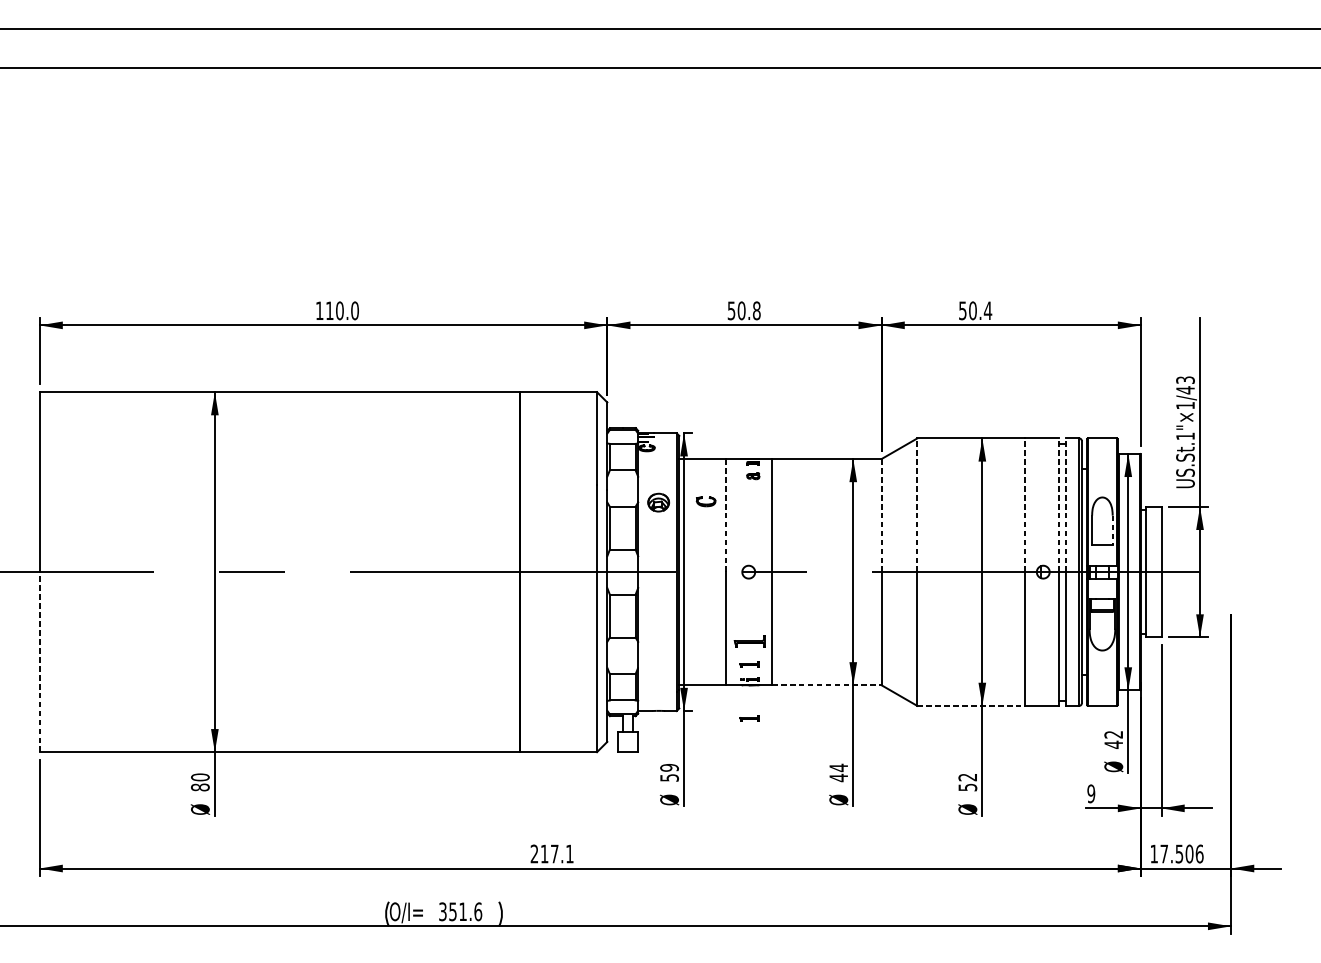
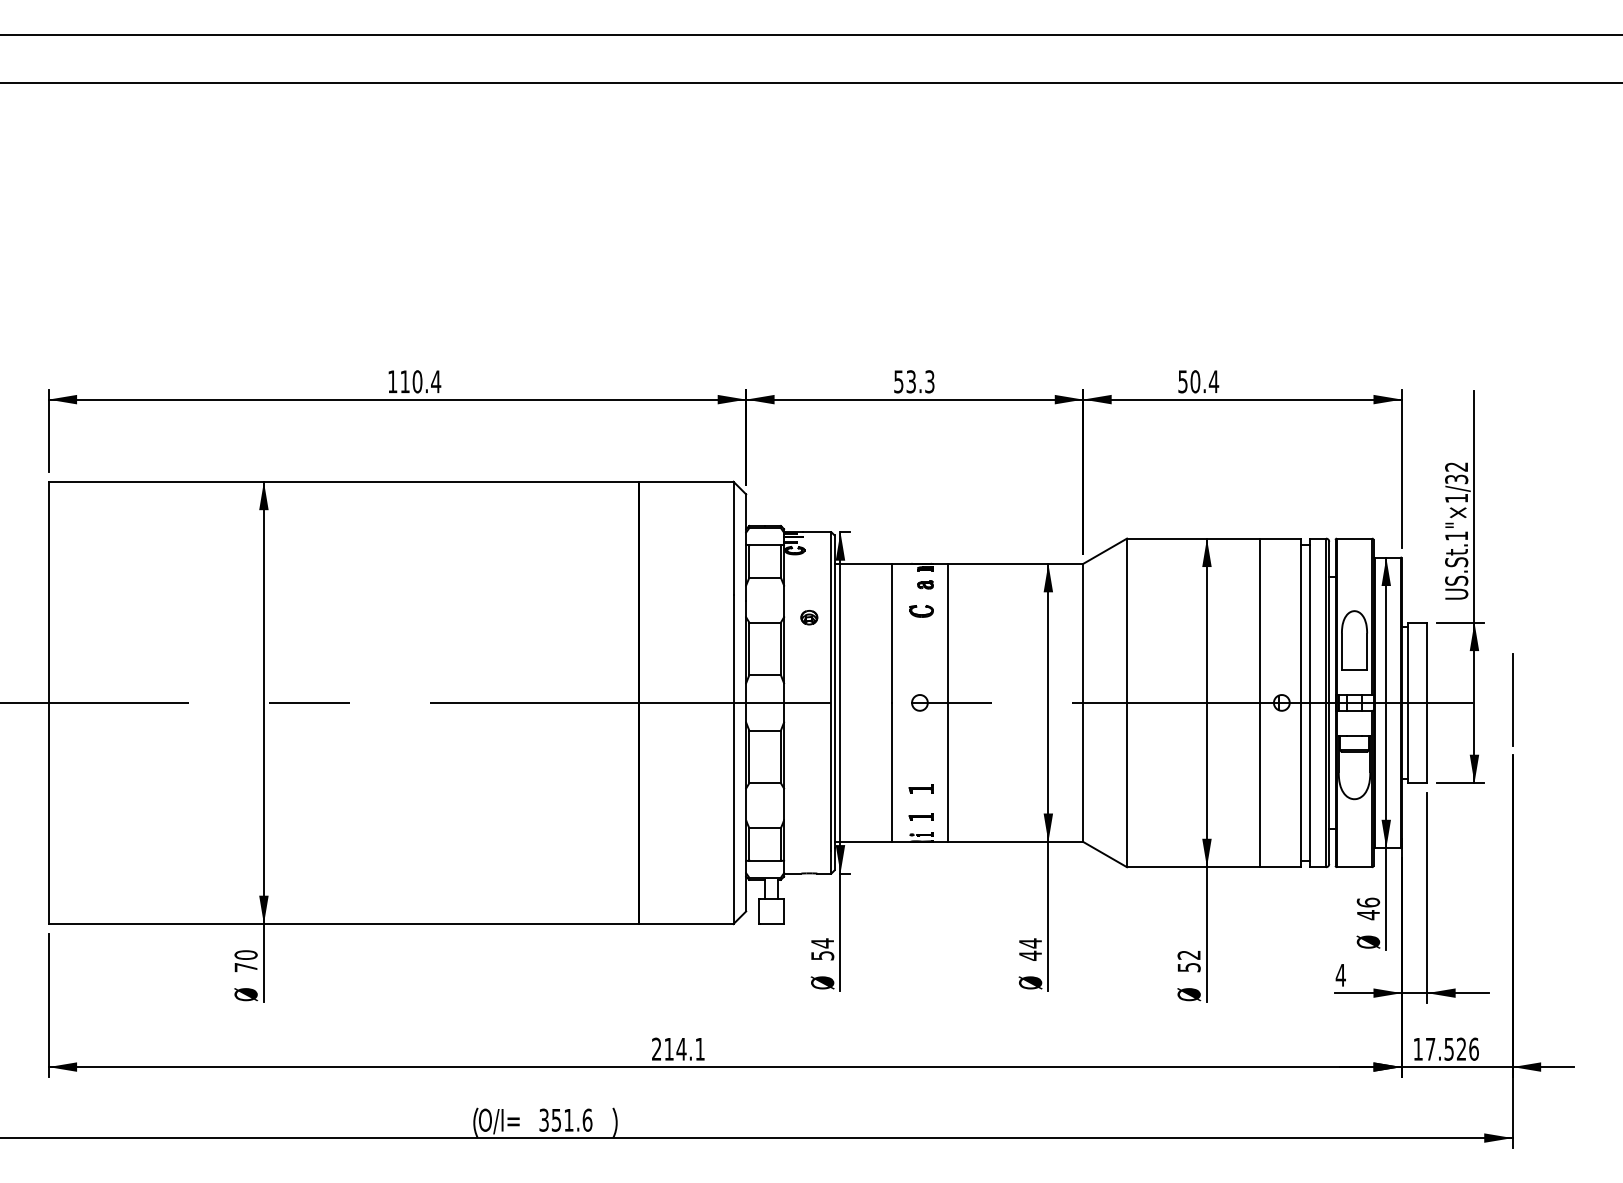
text: (355, 310) -> (436, 381), 110.0 -> 110.4
text: (749, 310) -> (920, 381), 50.8 -> 53.3
text: (1185, 385) -> (1456, 473), US.St.1"×1/43 -> US.St.1"×1/32
part: (706, 501) -> (921, 611), moved
part: (658, 502) -> (809, 617), size x0.62
line: (917, 505) -> (1127, 620), dashed -> solid
line: (1025, 505) -> (1259, 620), dashed -> solid
line: (1058, 505) -> (1300, 620), dashed -> solid
line: (1066, 505) -> (1310, 620), dashed -> solid
line: (725, 515) -> (891, 633), dashed -> solid
line: (881, 515) -> (1083, 633), dashed -> solid
line: (1112, 531) -> (1367, 652), dashed -> solid
line: (1230, 570) -> (1512, 700), added
part: (749, 641) -> (920, 788), size x0.62
line: (39, 662) -> (48, 813), dashed -> solid
line: (827, 684) -> (1016, 841), dashed -> solid
line: (971, 706) -> (1193, 867), dashed -> solid
part: (749, 718) -> (920, 882), removed
text: (1113, 734) -> (1368, 902), 42 -> 46
text: (669, 767) -> (822, 943), 59 -> 54
text: (199, 787) -> (245, 967), 80 -> 70
text: (1091, 793) -> (1340, 974), 9 -> 4
text: (1189, 853) -> (1461, 1048), 17.506 -> 17.526
text: (554, 854) -> (681, 1049), 217.1 -> 214.1

